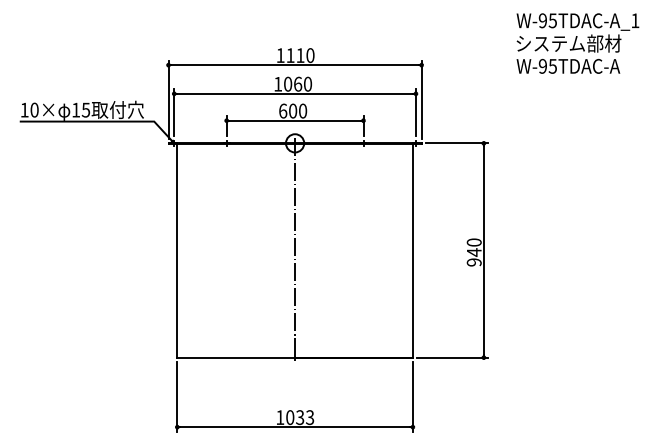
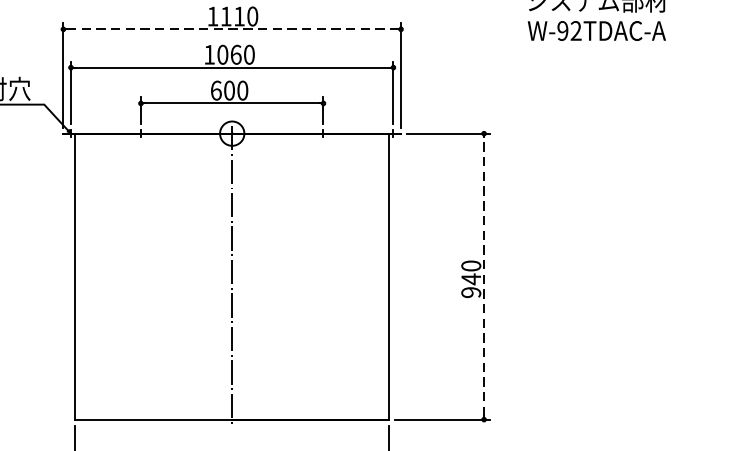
line: (295, 65) -> (232, 29), solid -> dashed
text: (552, 65) -> (575, 29), W-95TDAC-A -> W-92TDAC-A
line: (483, 250) -> (483, 276), solid -> dashed

